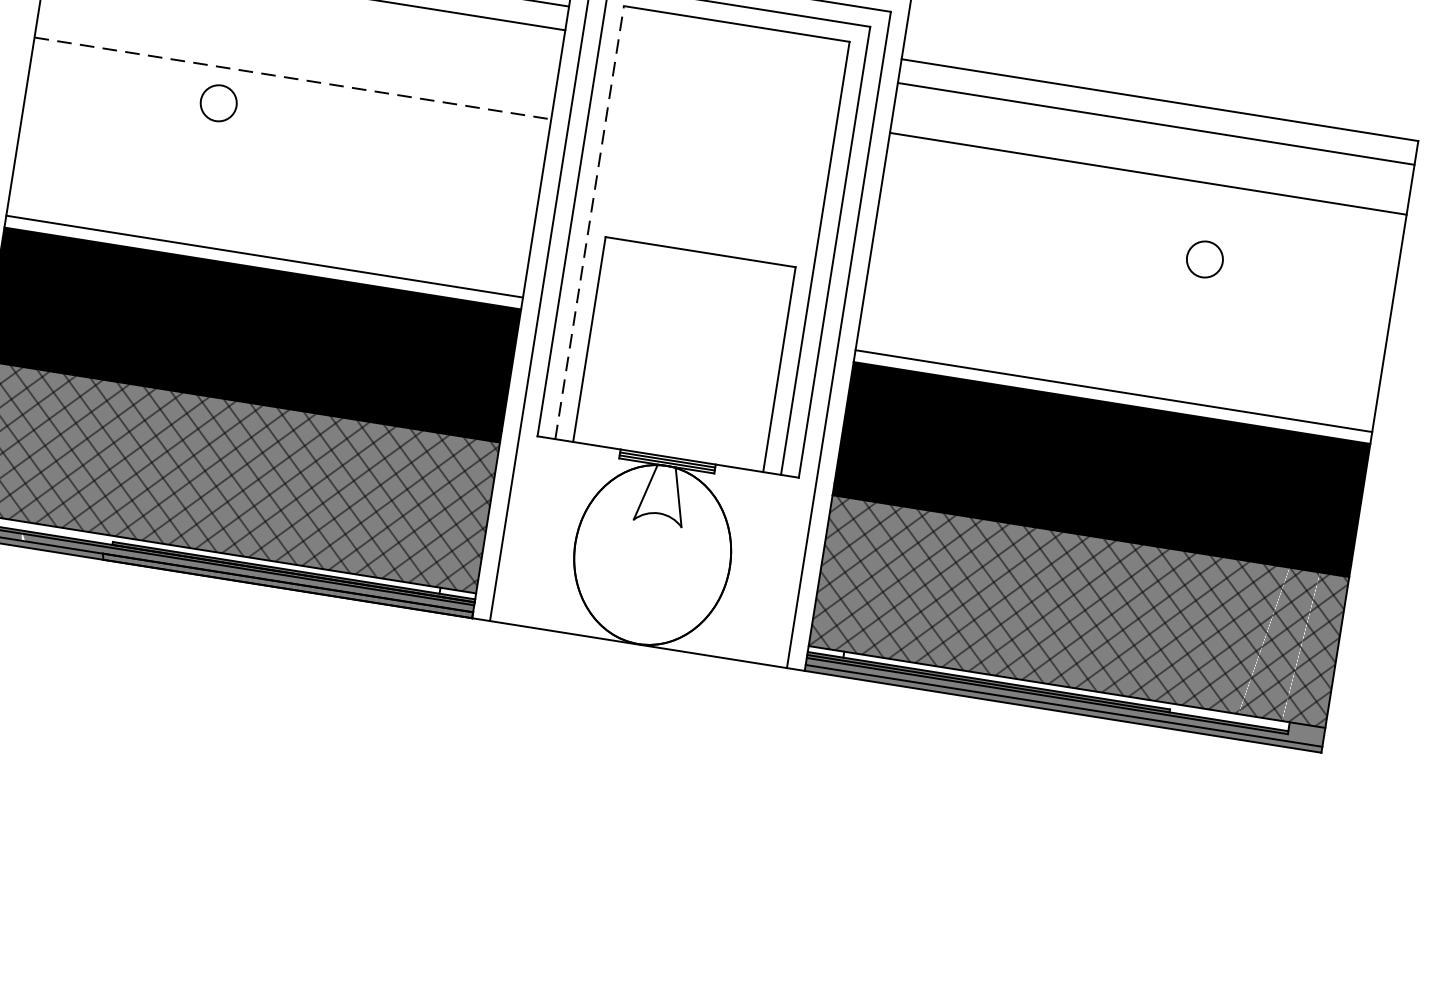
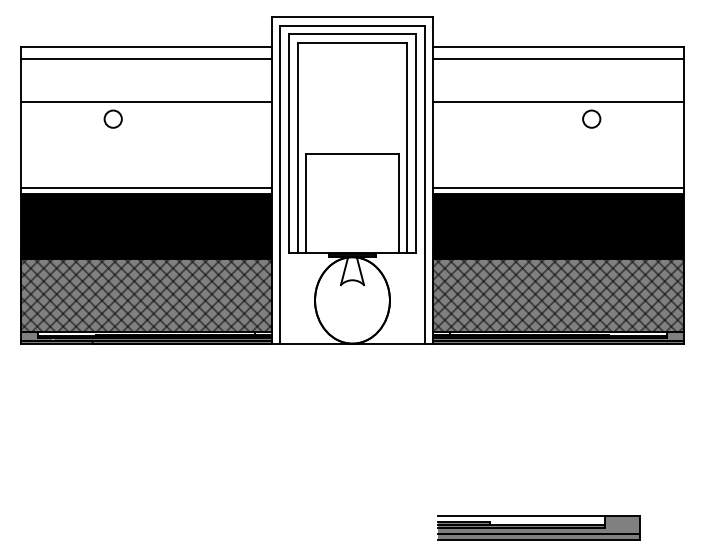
line: (293, 77) -> (146, 101), dashed -> solid
line: (1148, 173) -> (558, 101), moved
line: (589, 221) -> (297, 147), dashed -> solid

